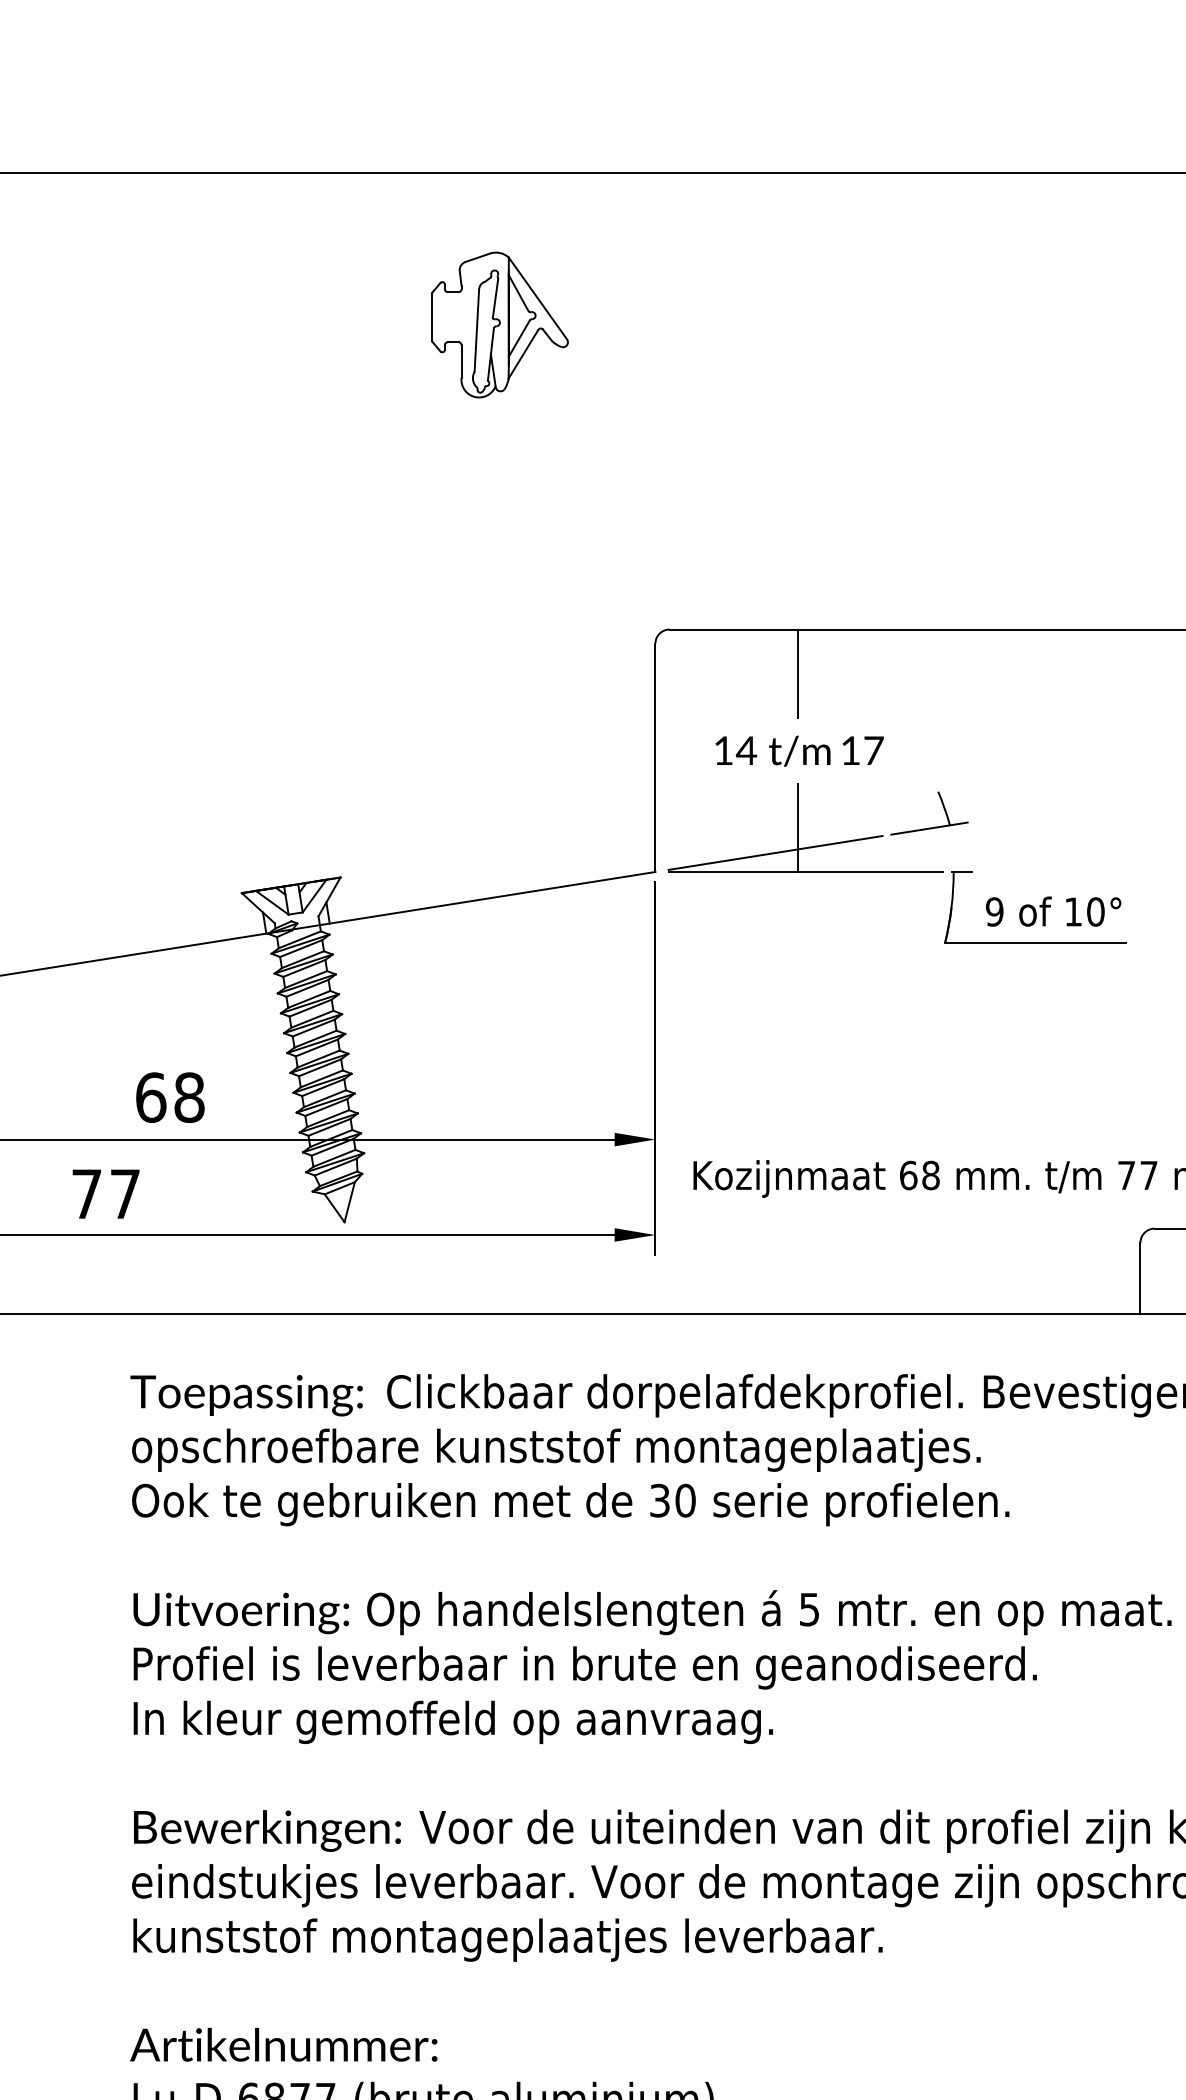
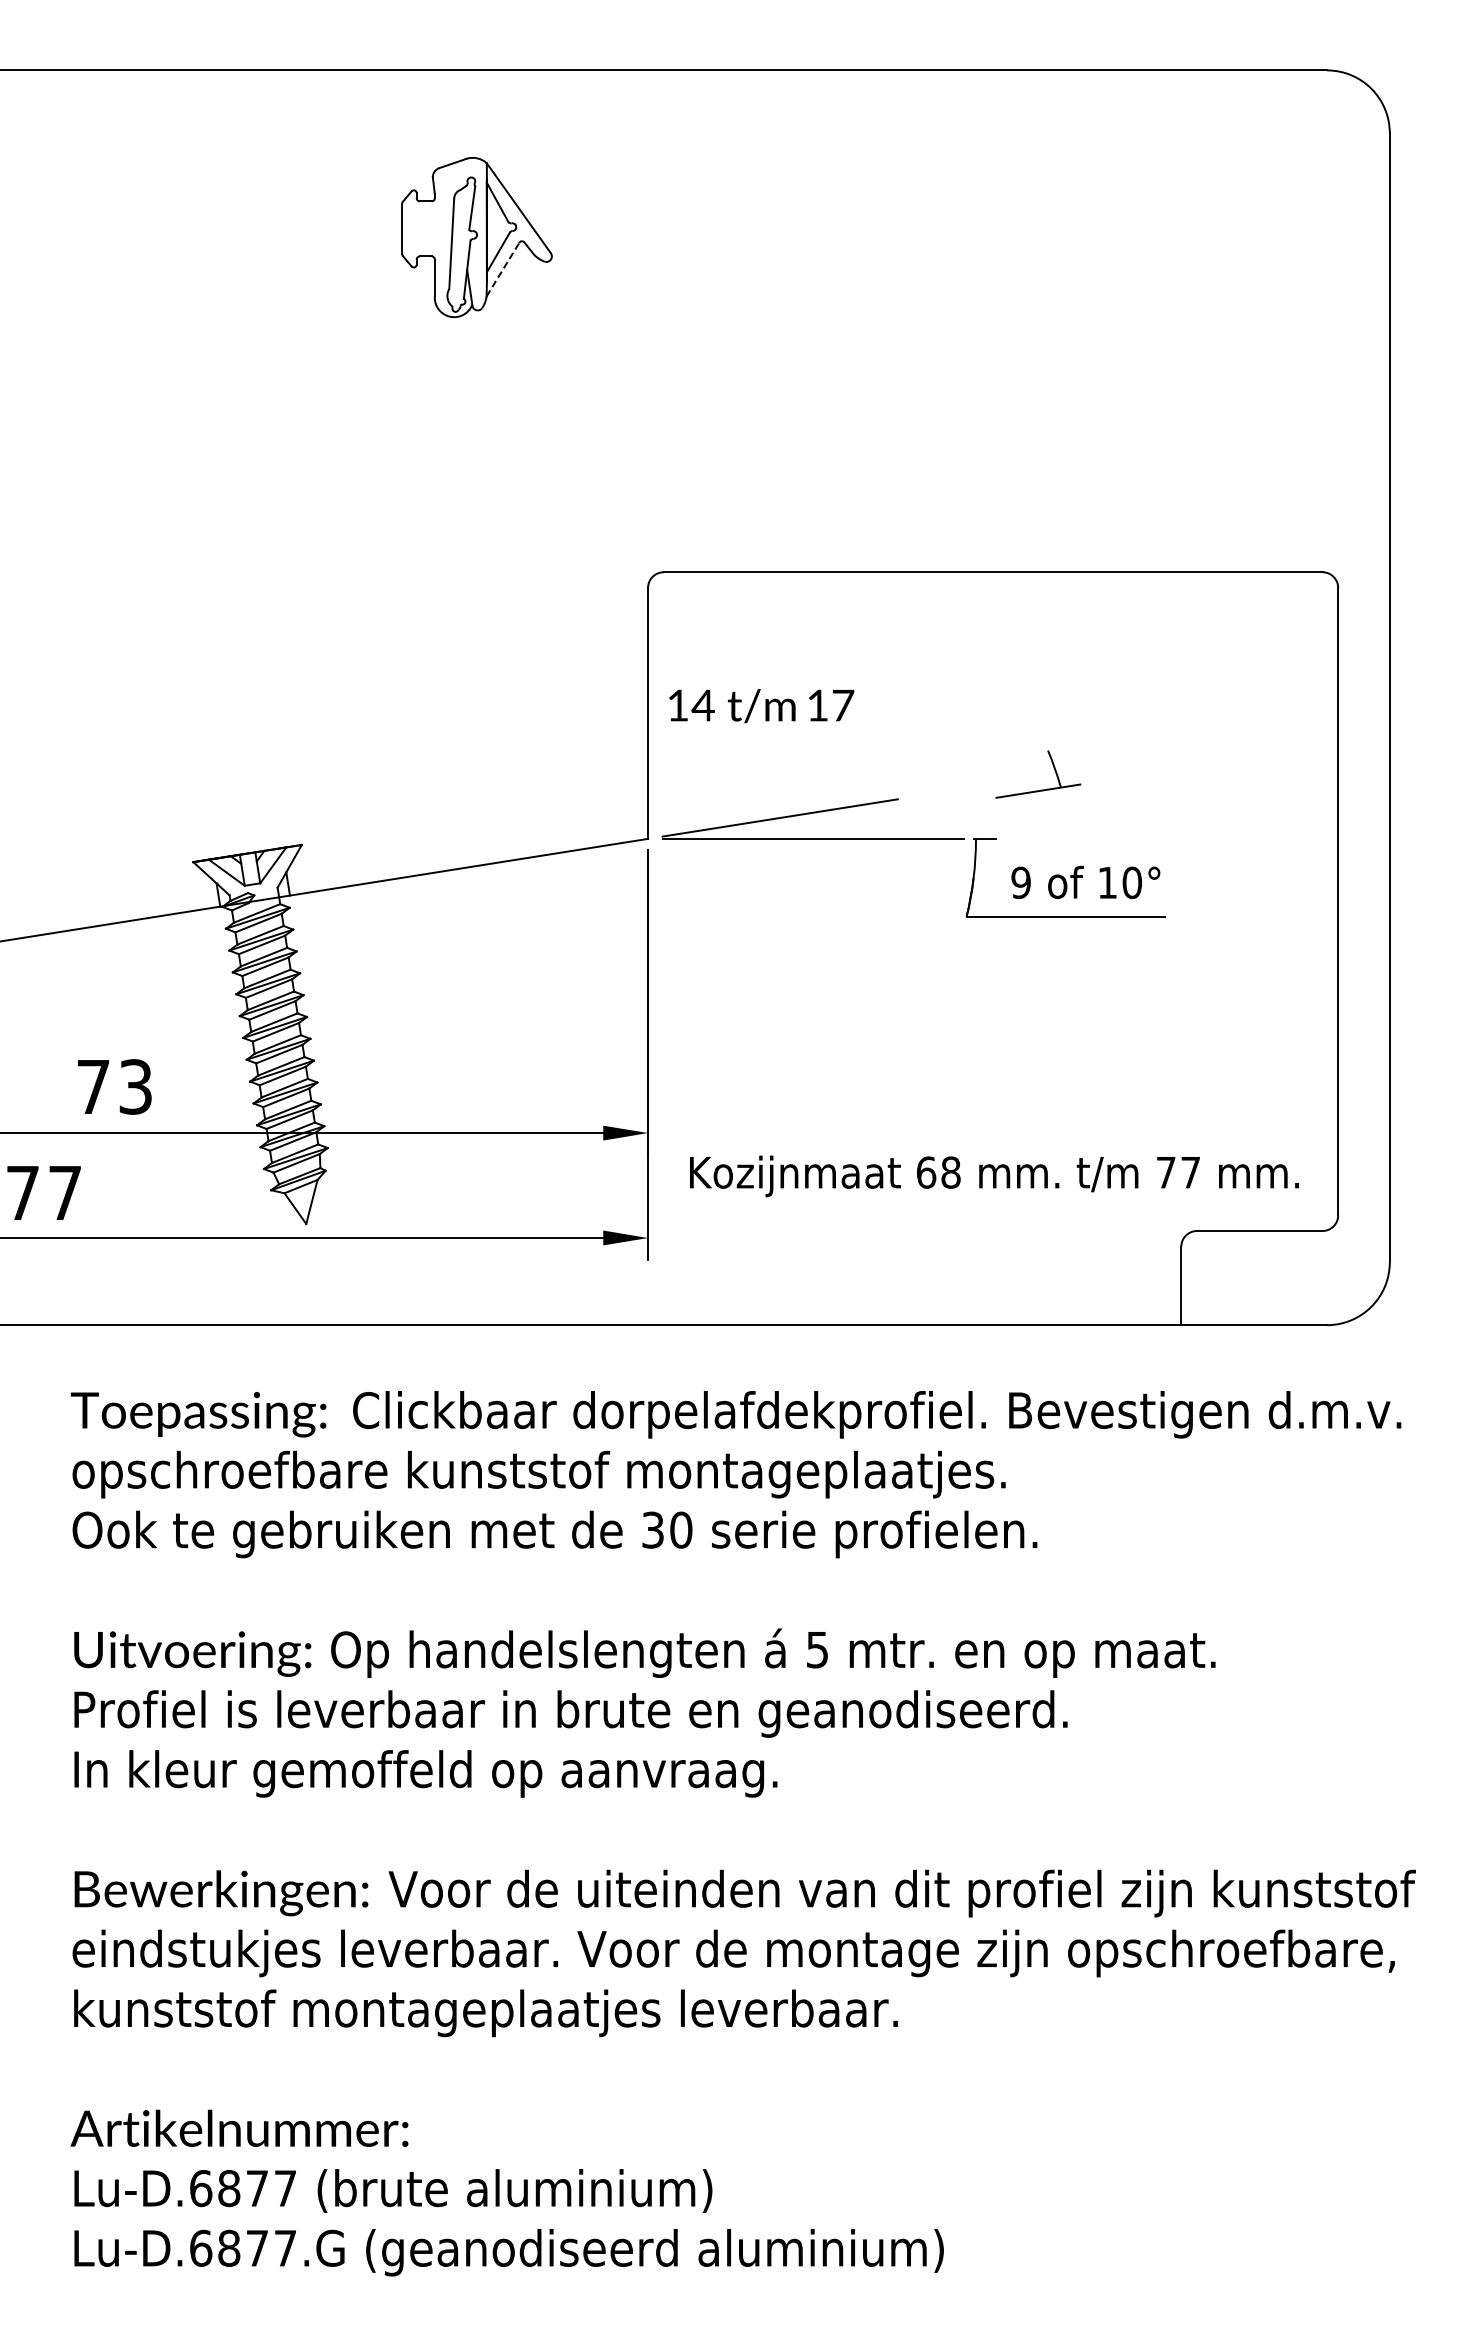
line: (523, 354) -> (503, 269), solid -> dashed
line: (797, 673) -> (804, 620), removed
text: (799, 751) -> (761, 706), moved
line: (797, 827) -> (804, 789), removed
part: (931, 827) -> (1040, 789), moved
text: (170, 1097) -> (114, 1086), 68 -> 73

